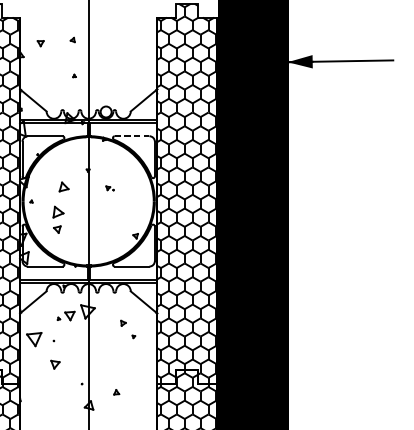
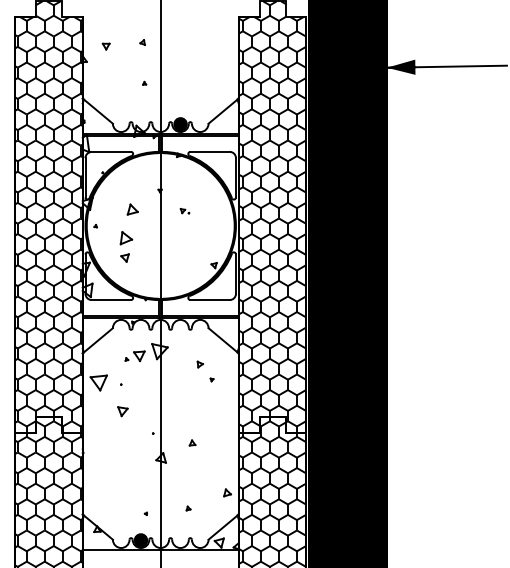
fill: (106, 112) -> (180, 124), added
line: (132, 135) -> (210, 151), dashed -> solid

